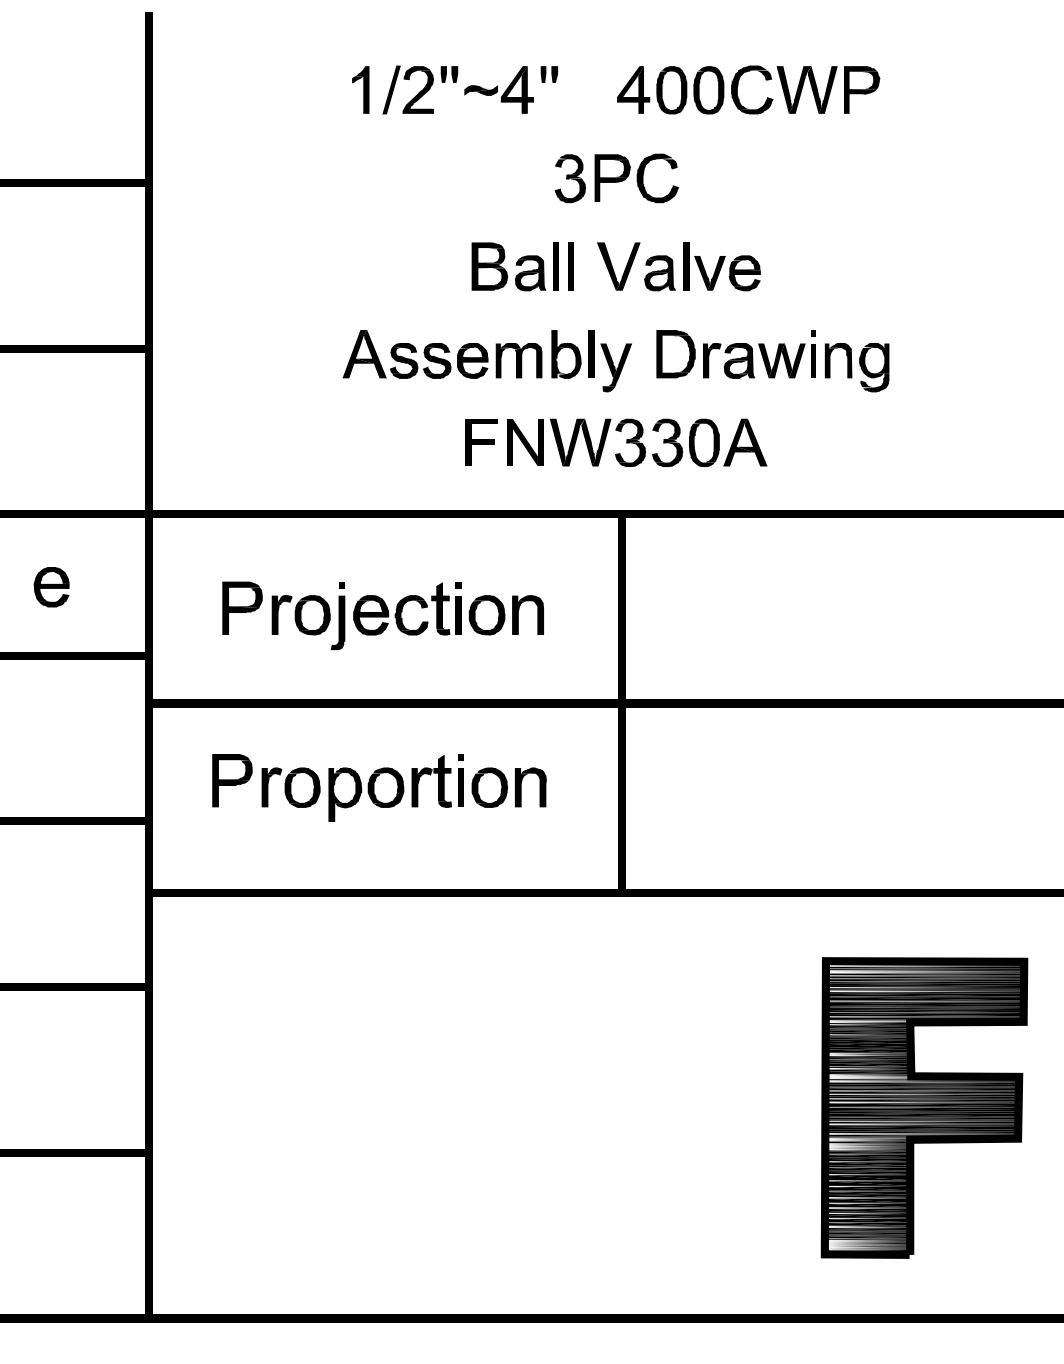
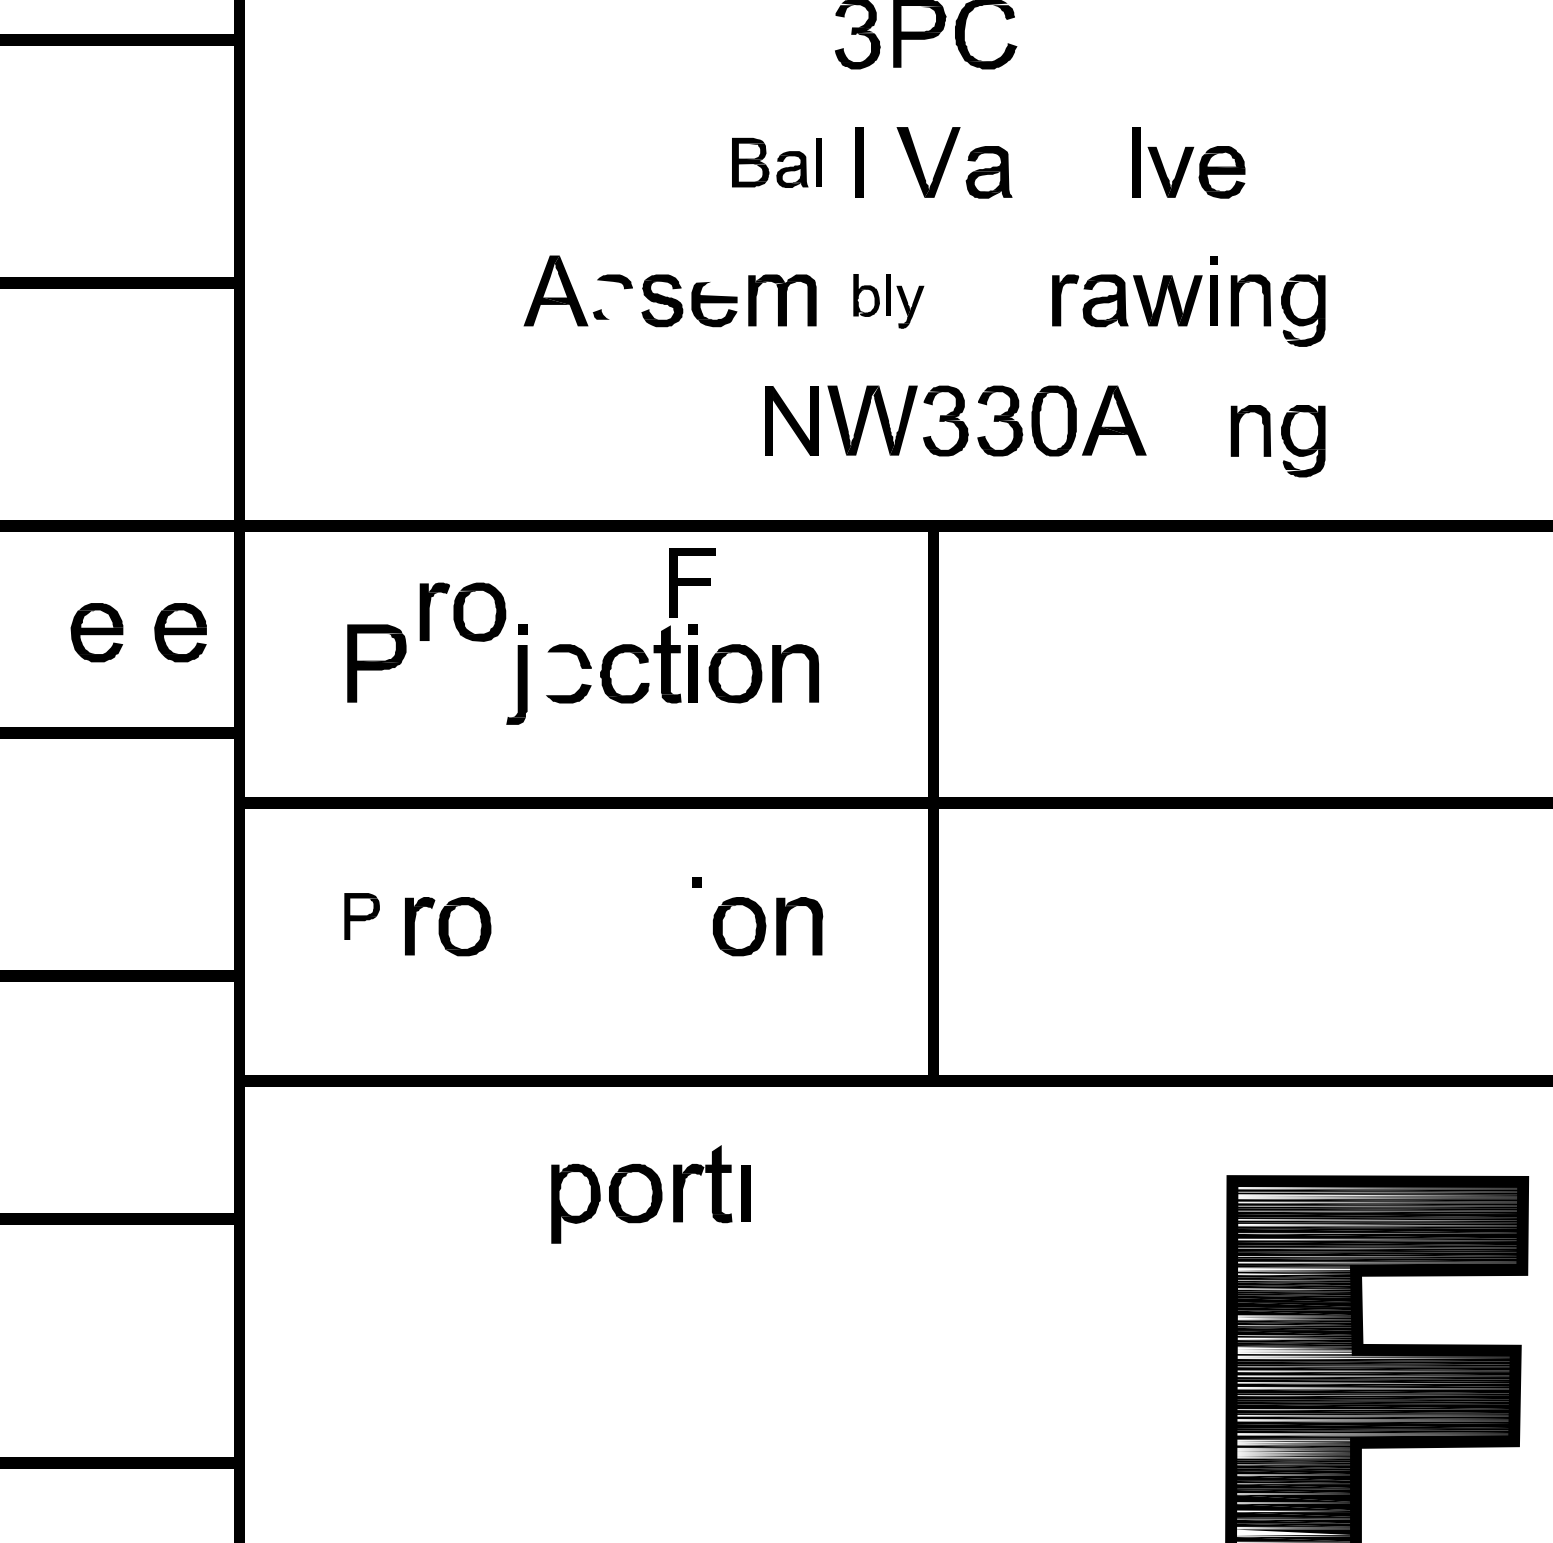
part: (514, 266) -> (775, 162), size x0.7
part: (721, 266) -> (1187, 162), moved
fill: (474, 350) -> (717, 285), removed
part: (675, 354) -> (1011, 291), removed
part: (591, 361) -> (888, 301), size x0.6
fill: (404, 362) -> (614, 303), removed
part: (481, 442) -> (692, 583), moved
part: (856, 456) -> (1277, 440), added
part: (108, 587) -> (180, 633), added
fill: (371, 614) -> (566, 672), removed
part: (300, 615) -> (461, 612), moved
part: (232, 780) -> (362, 916), size x0.6
part: (395, 787) -> (649, 1193), moved
fill: (867, 1200) -> (1293, 1531), removed

